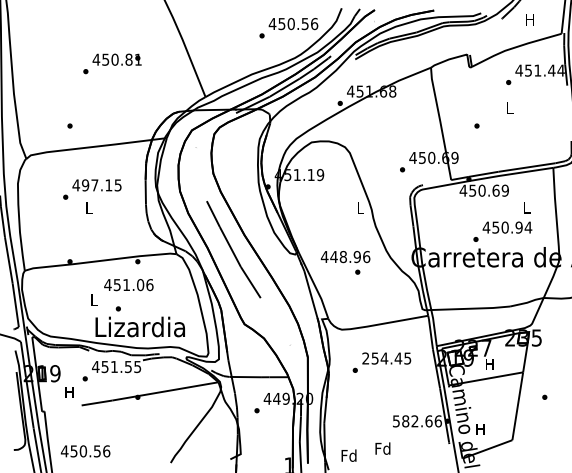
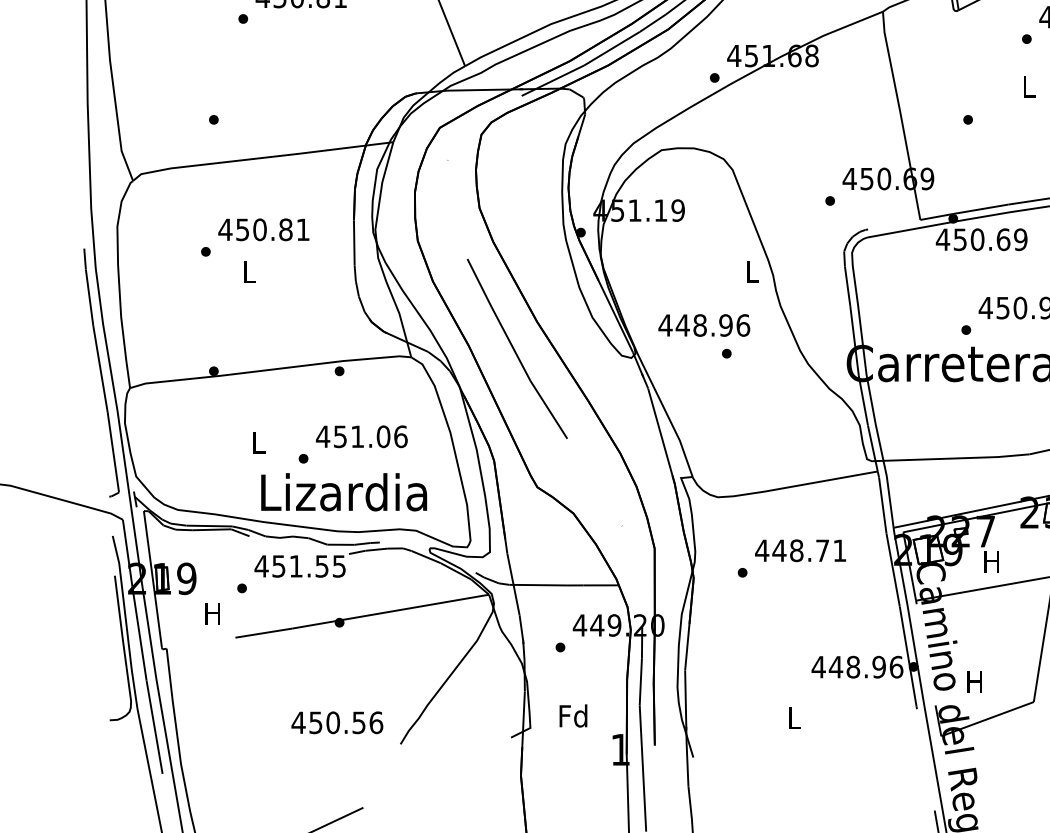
text: (101, 185) -> (272, 230), 497.15 -> 450.81
text: (345, 262) -> (704, 335), moved
text: (128, 285) -> (361, 437), moved
text: (386, 358) -> (800, 550), 254.45 -> 448.71
text: (412, 421) -> (848, 667), 582.66 -> 448.96
text: (382, 448) -> (793, 717), Fd -> L
text: (85, 451) -> (337, 723), moved
text: (348, 455) -> (572, 715), moved

